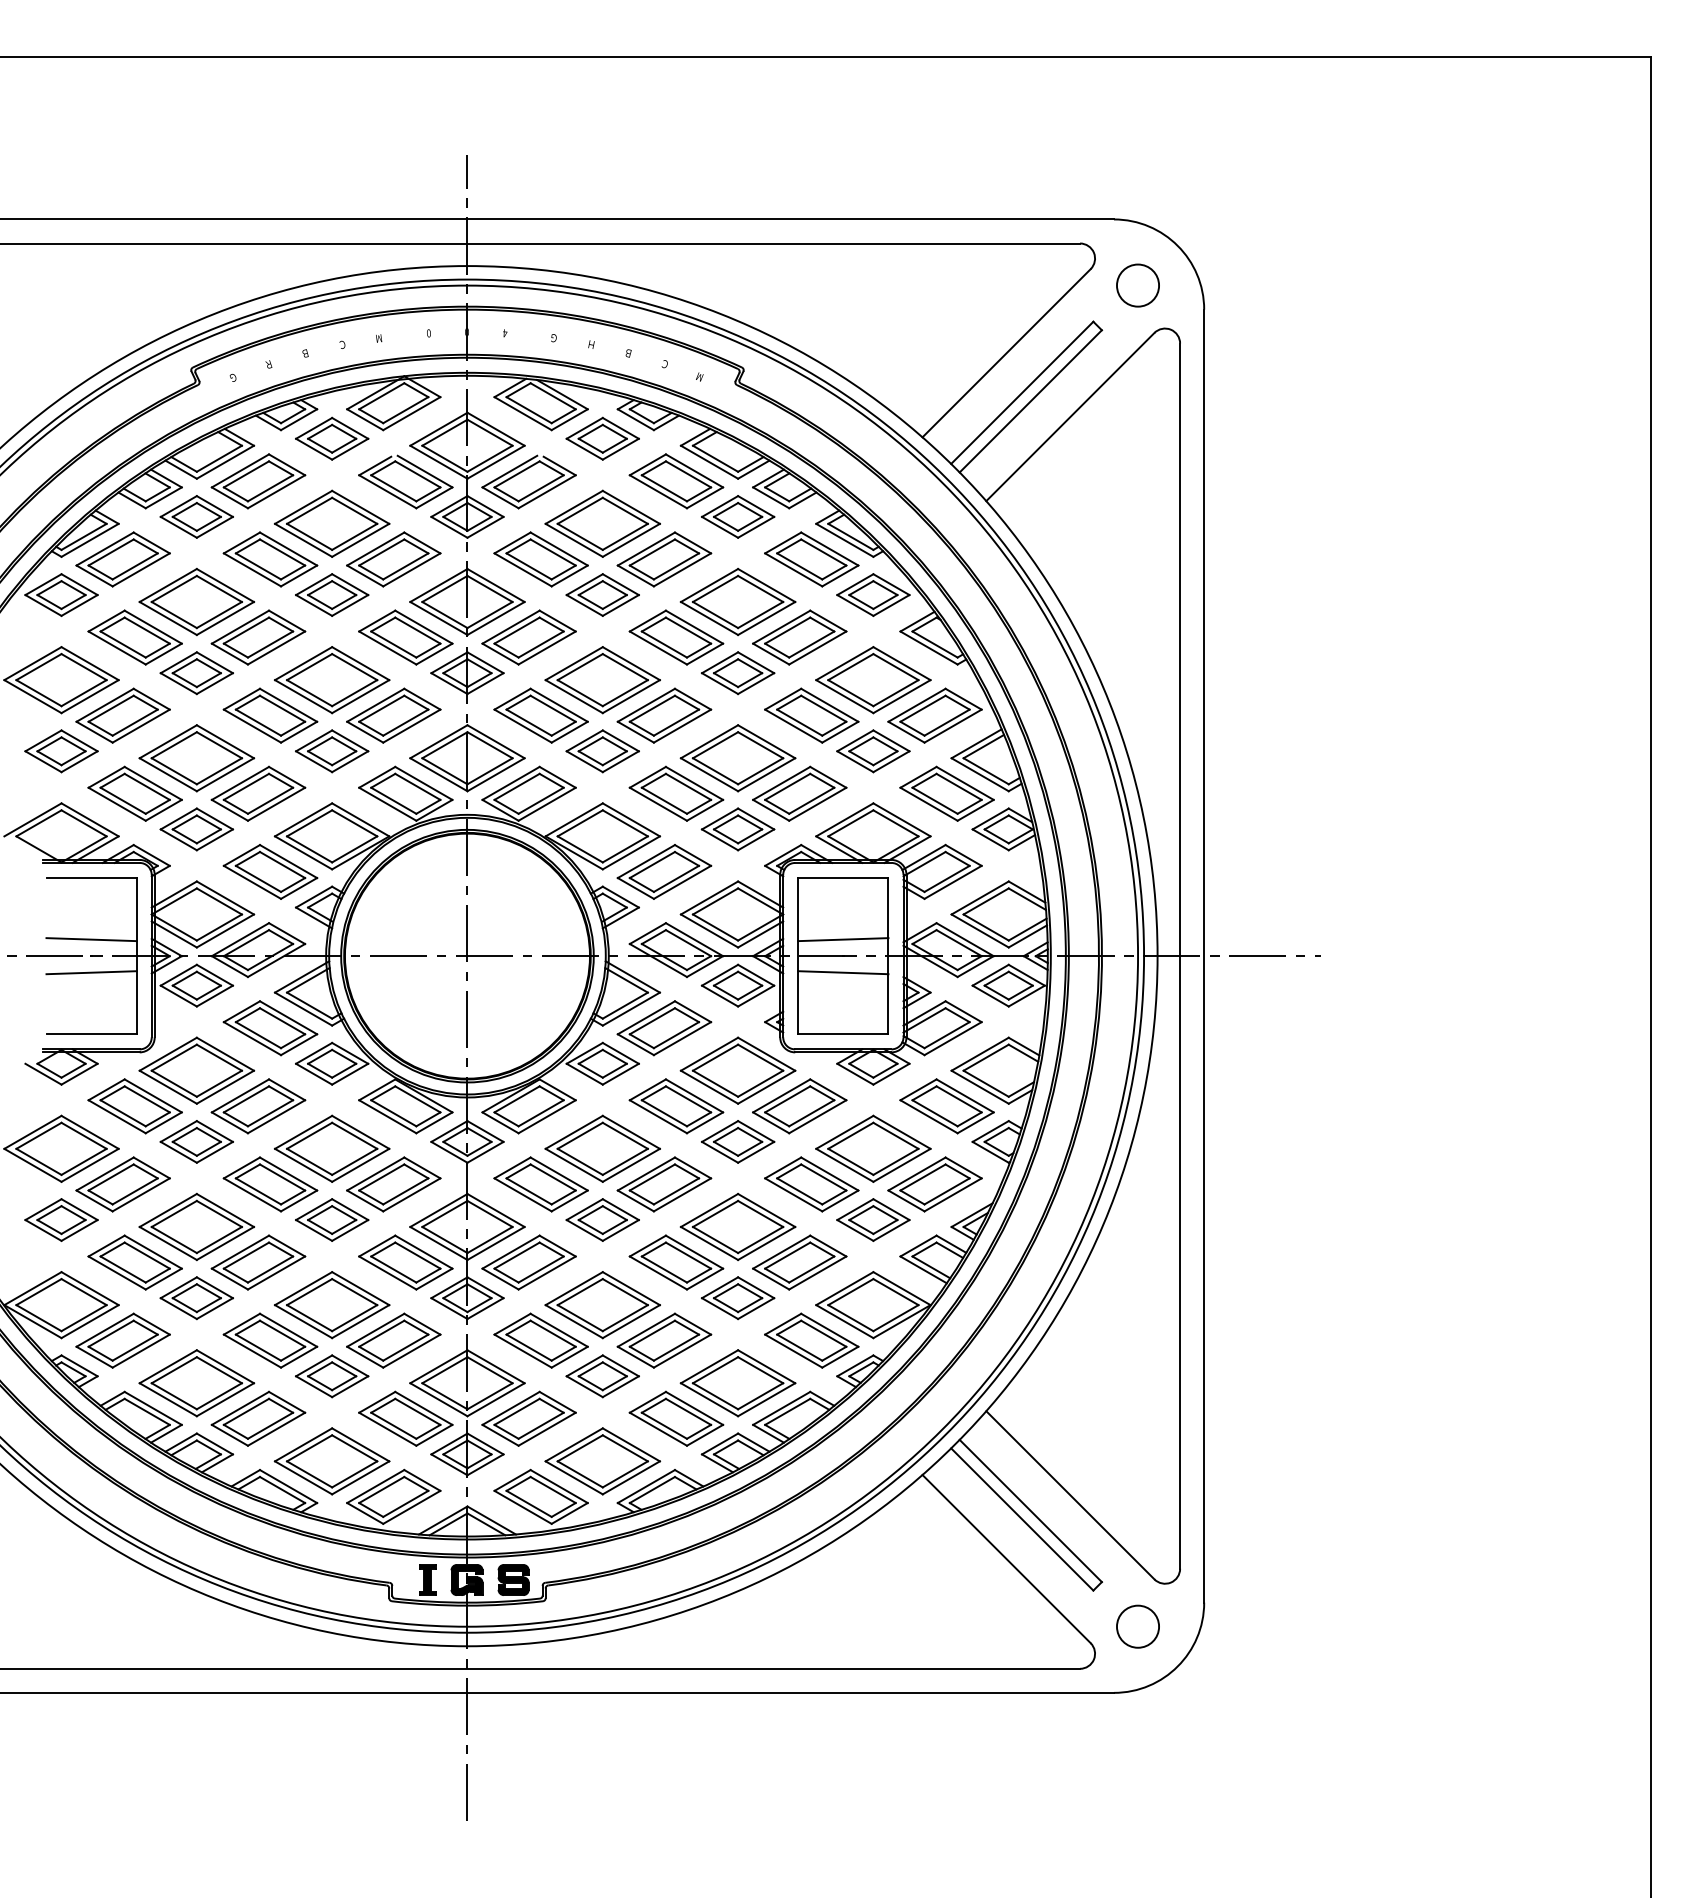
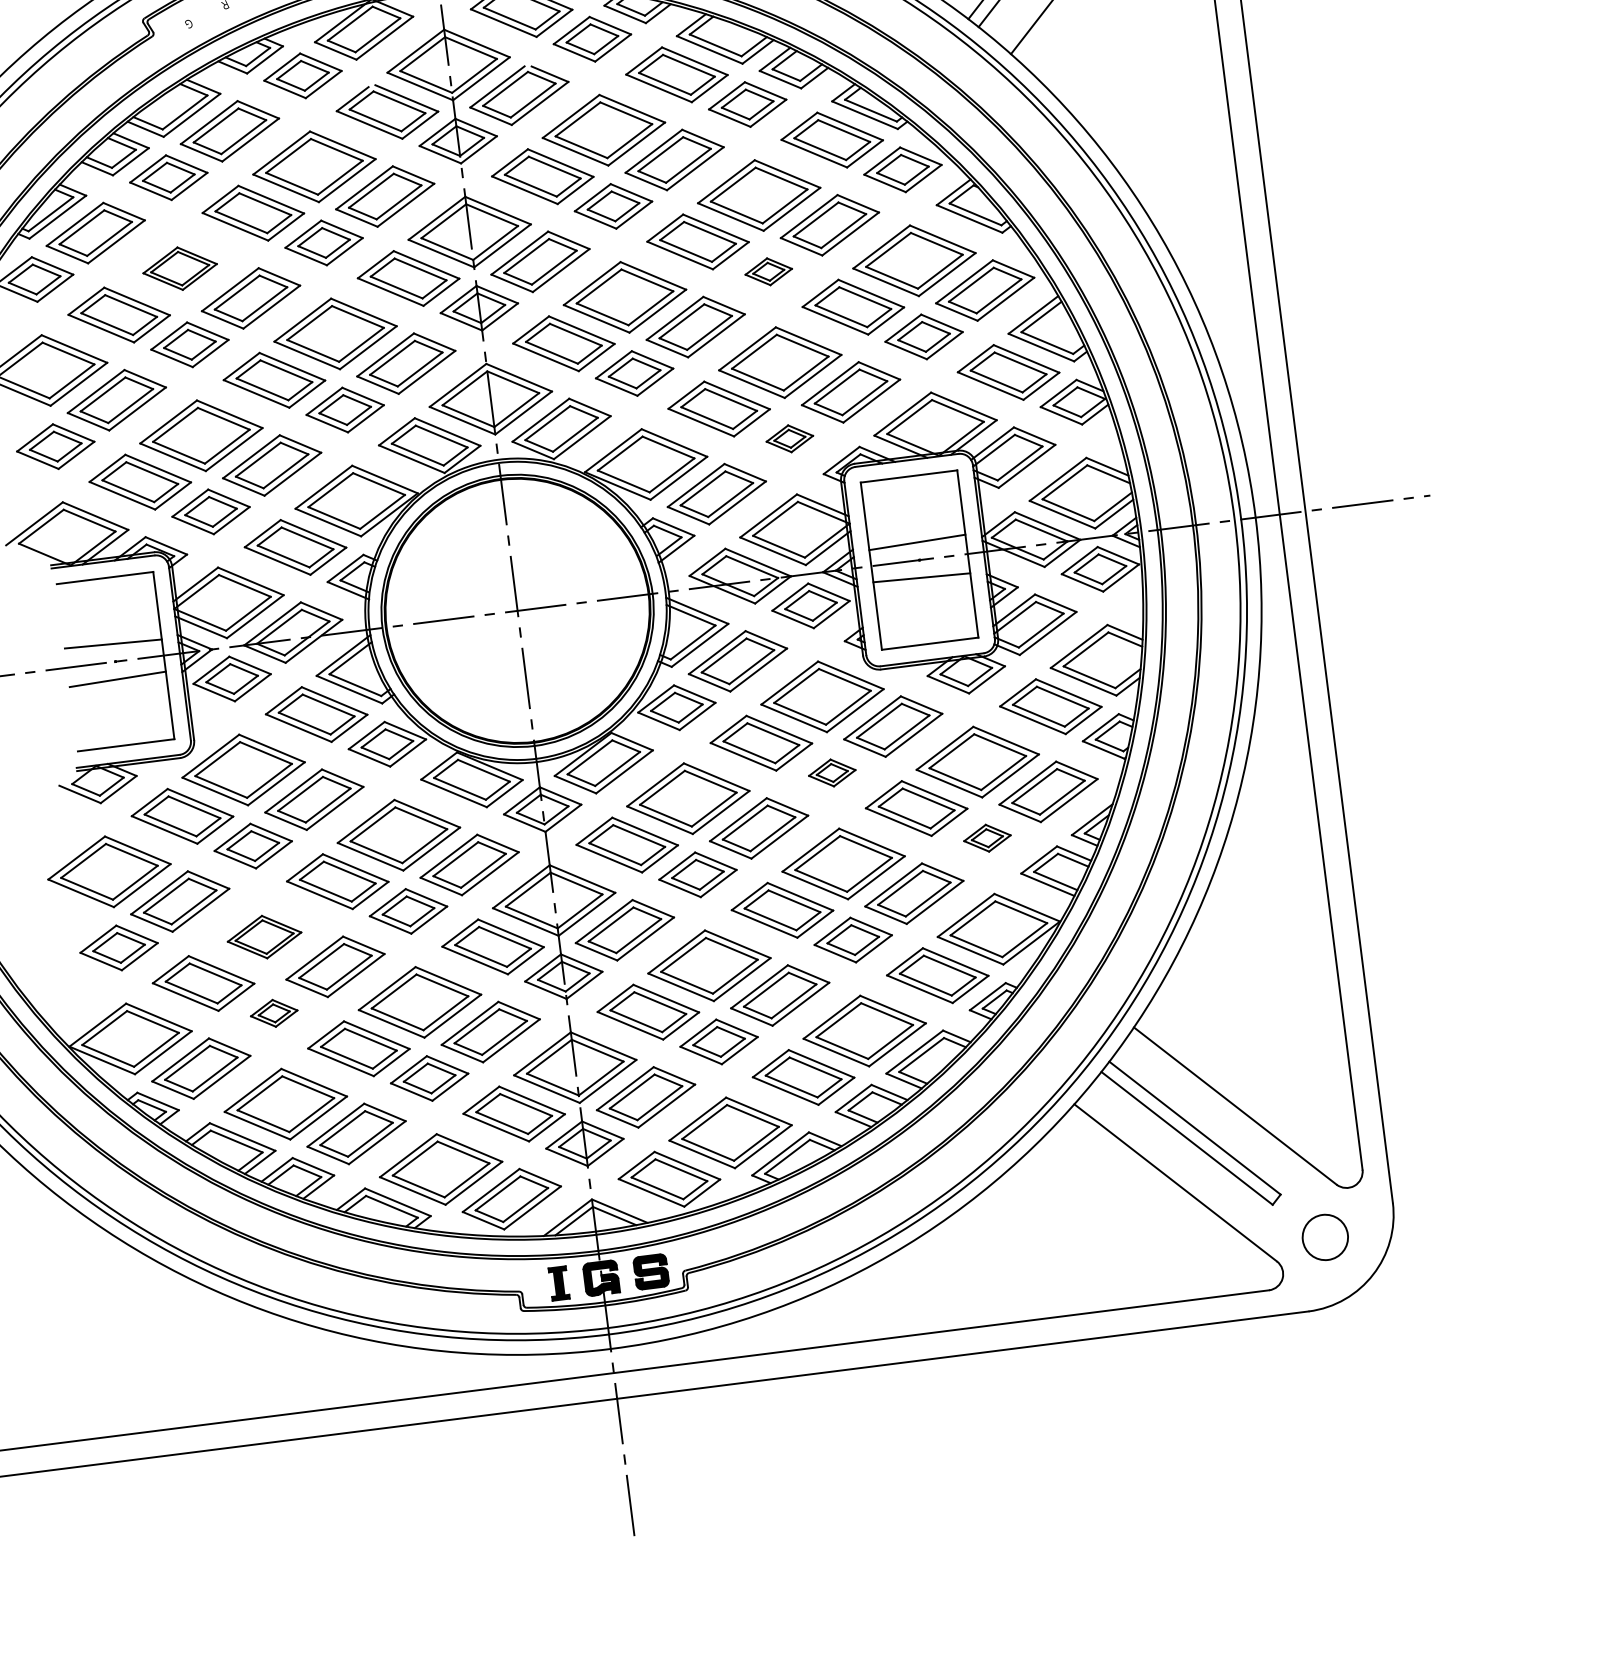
part: (196, 601) -> (179, 268), size x0.6
part: (737, 673) -> (768, 272), size x0.6
part: (737, 829) -> (789, 438), size x0.6
part: (738, 1141) -> (832, 772), size x0.6
part: (873, 1219) -> (987, 837), size x0.6
part: (196, 1226) -> (264, 936), size x0.6
part: (196, 1298) -> (274, 1013), size x0.6

